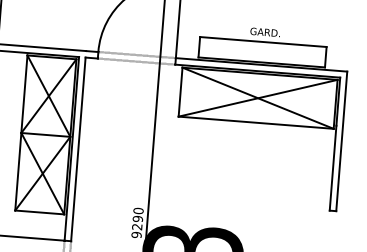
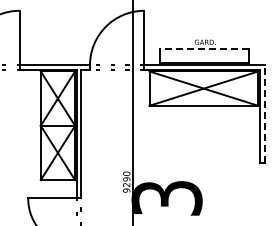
line: (261, 42) -> (203, 49), solid -> dashed
line: (341, 141) -> (264, 114), solid -> dashed

